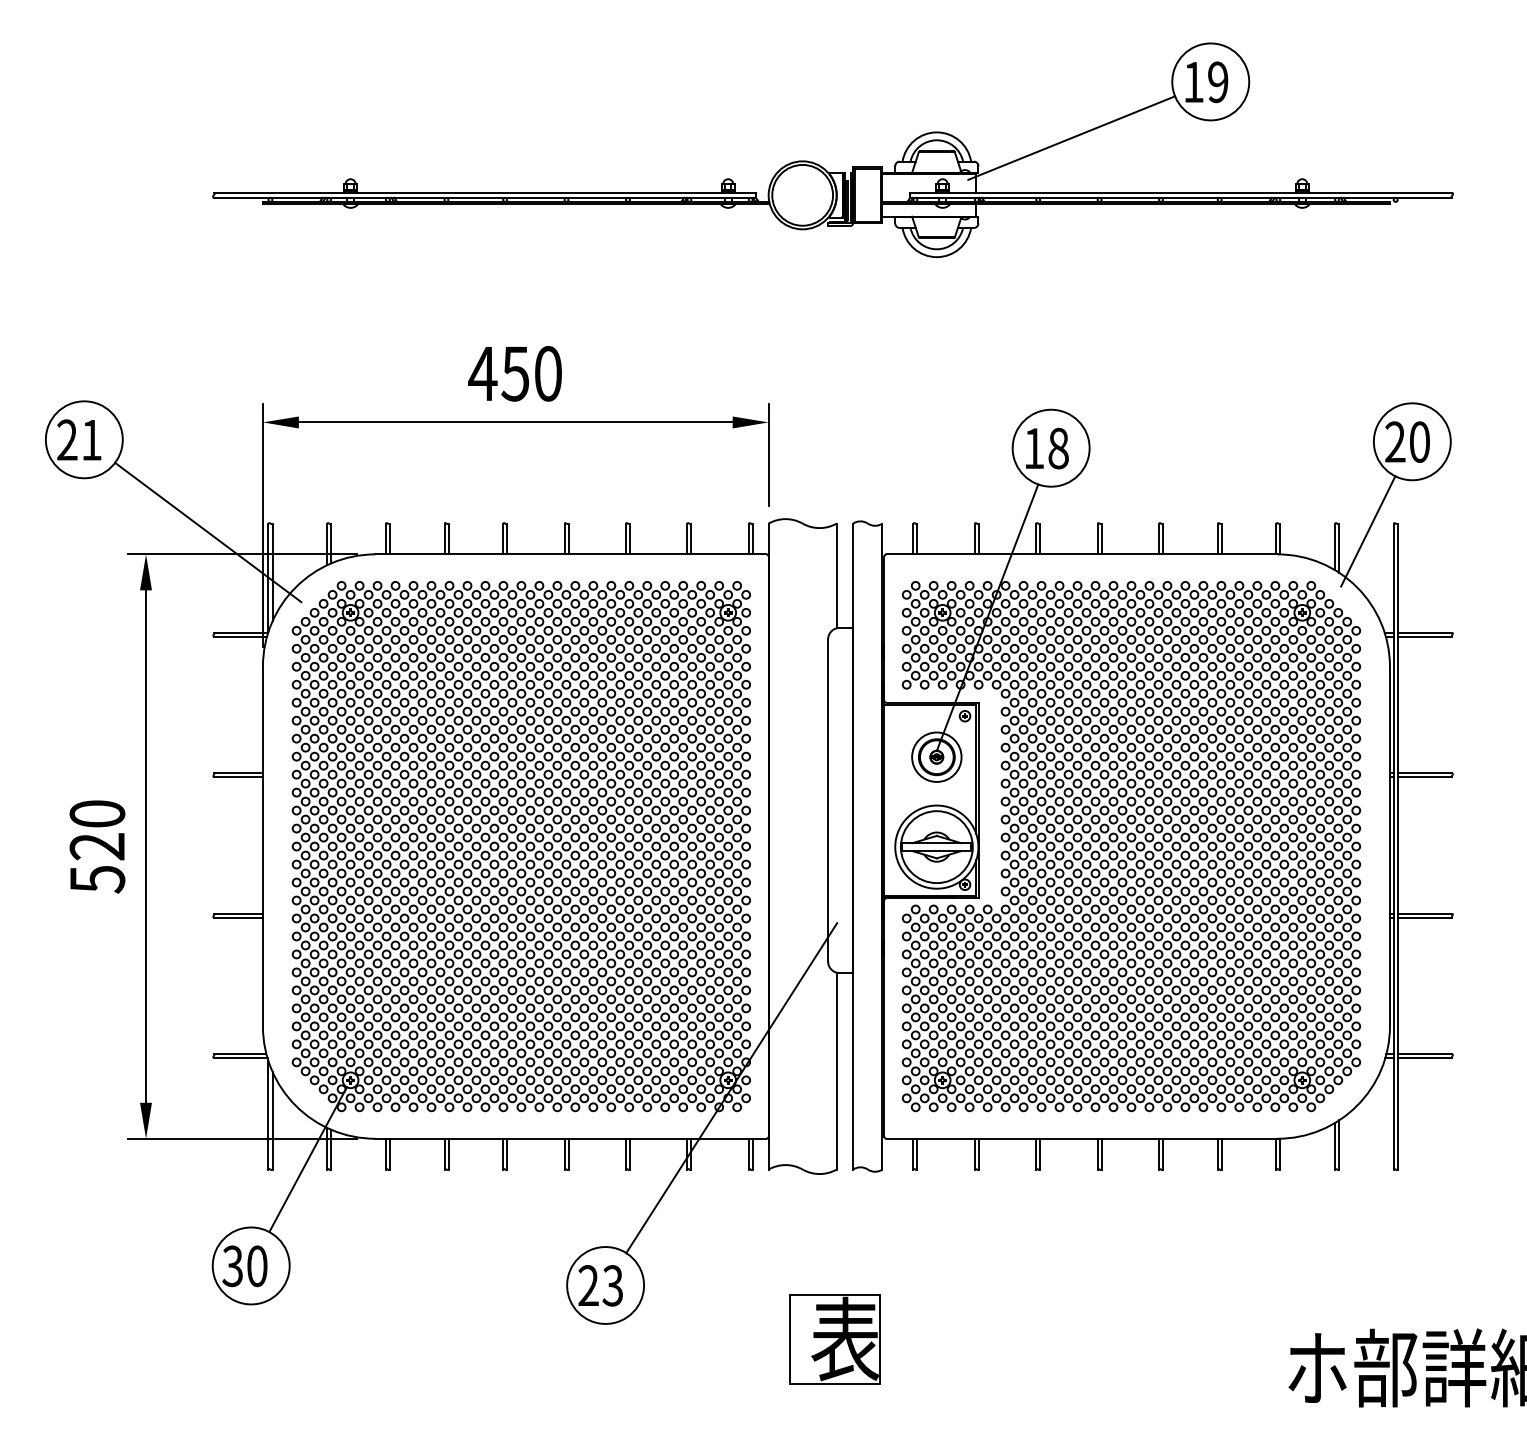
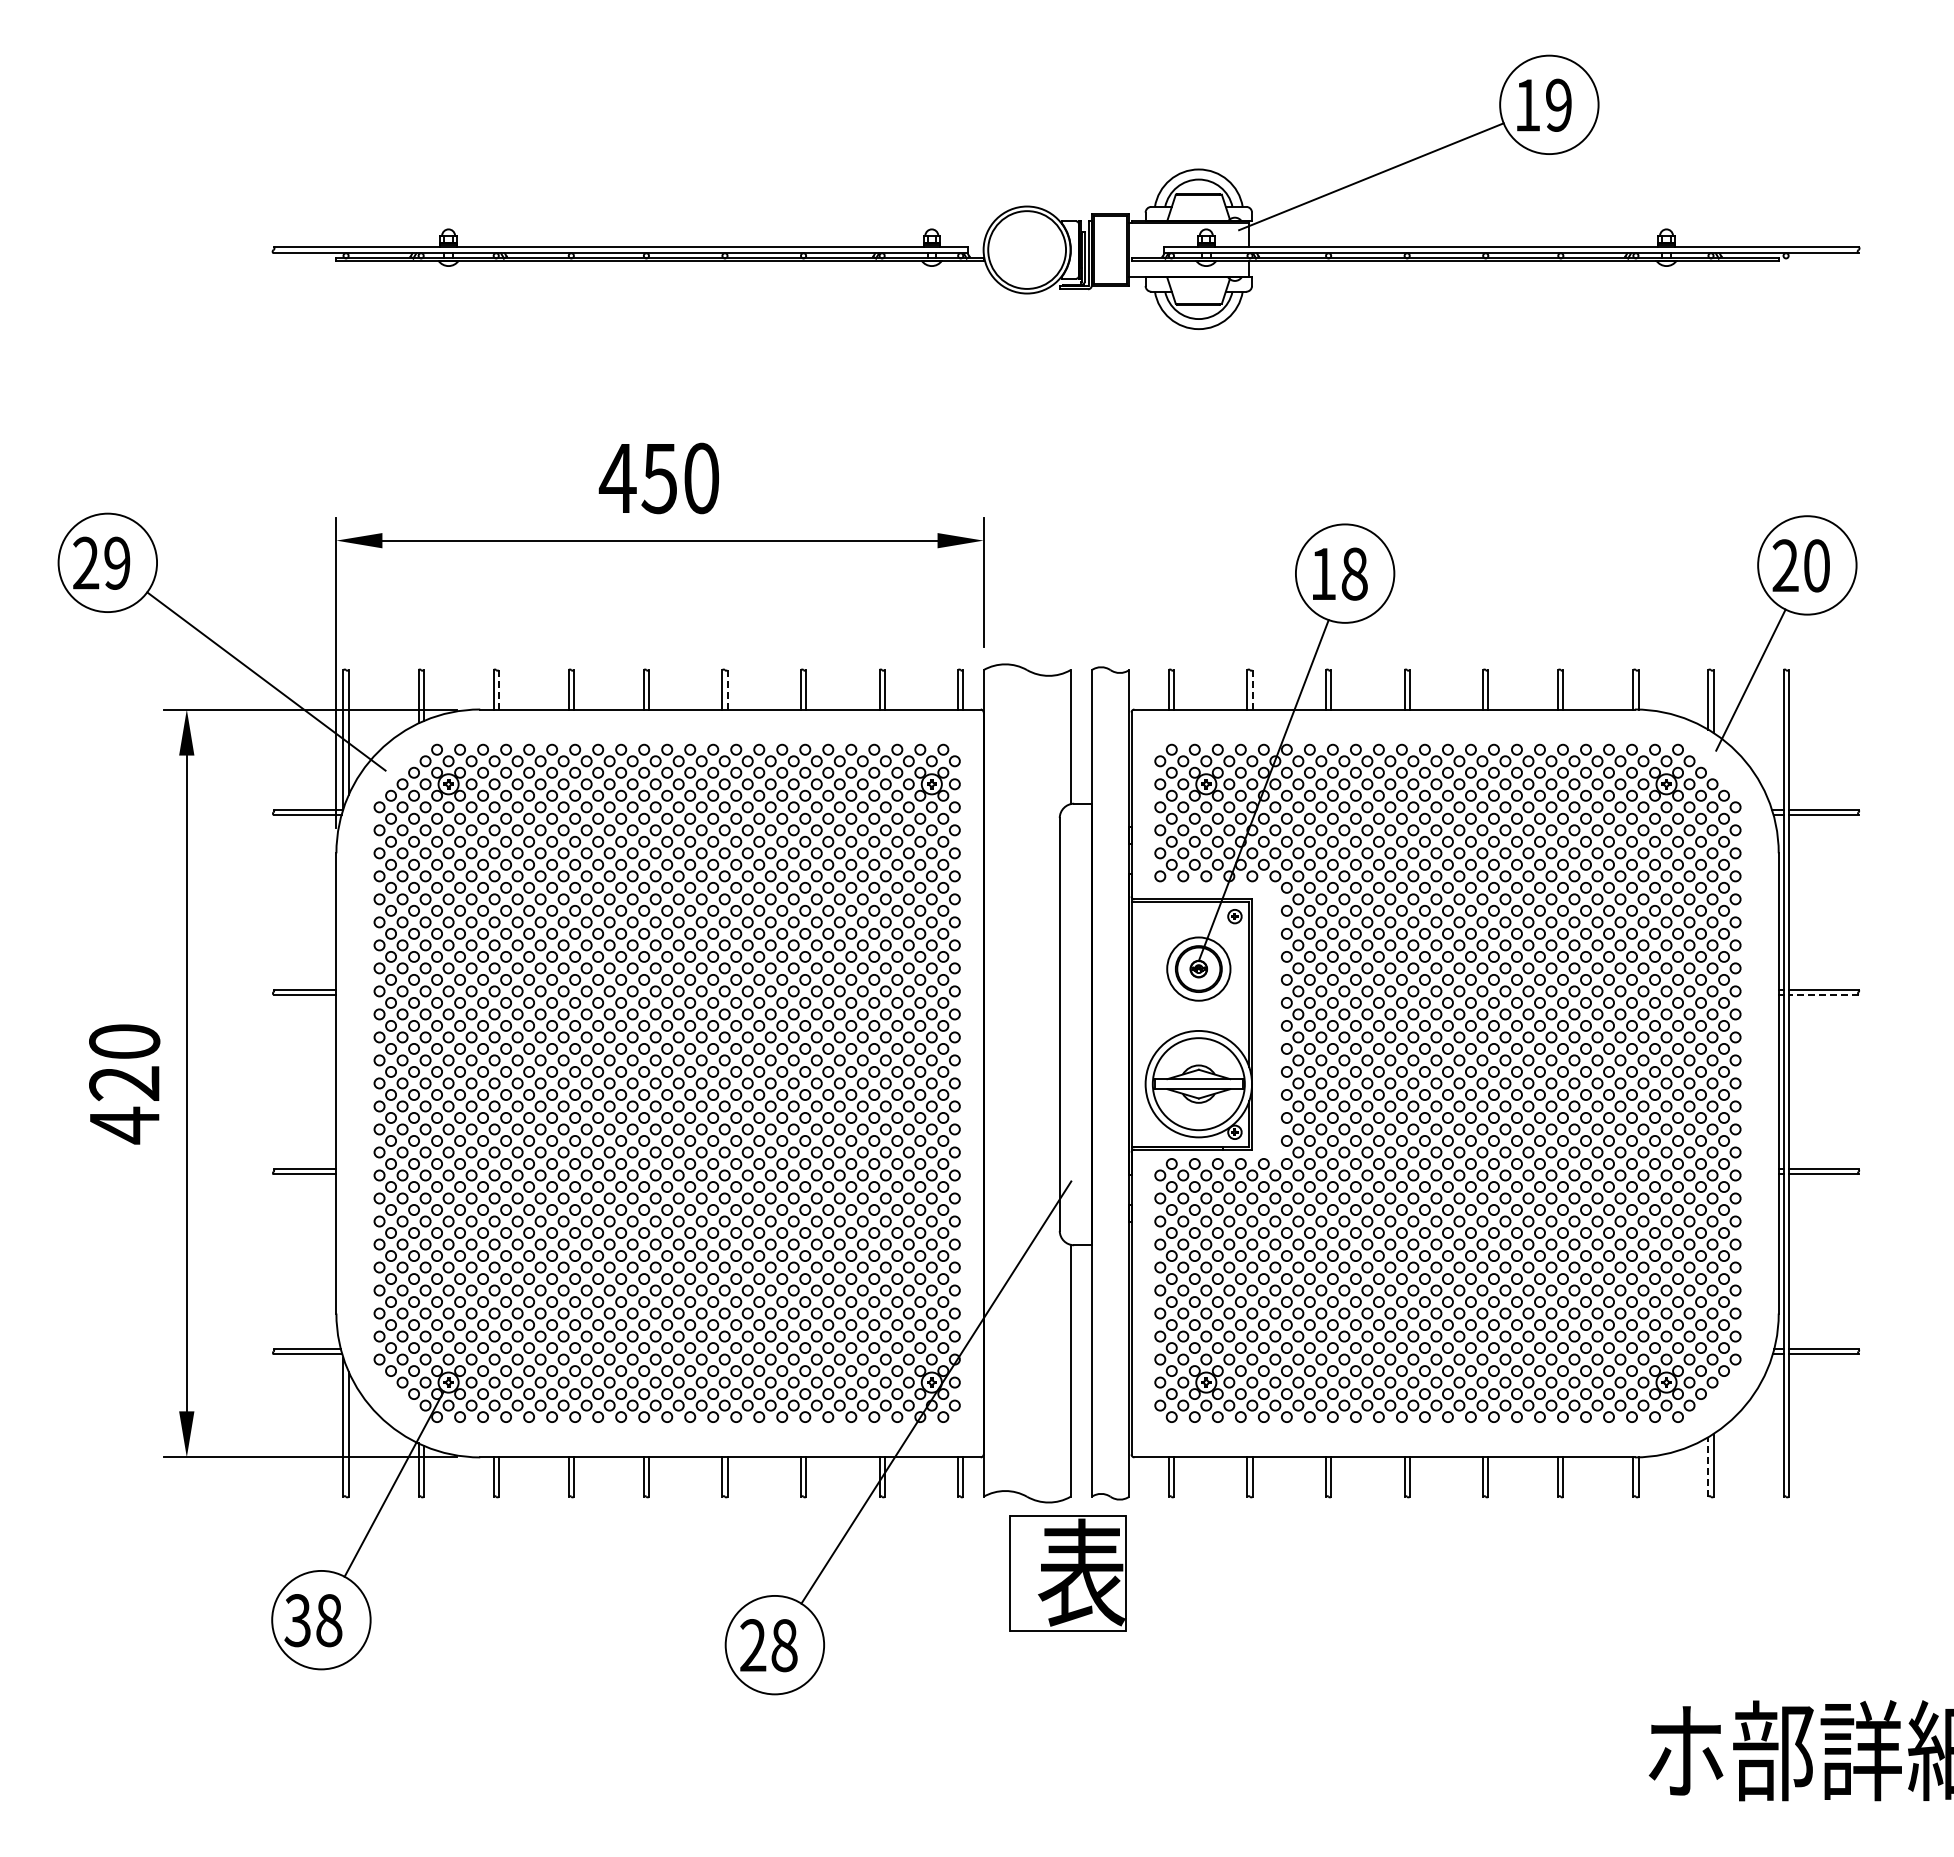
text: (91, 439) -> (117, 562), 21 -> 29
line: (389, 538) -> (498, 689), solid -> dashed
line: (568, 538) -> (727, 689), solid -> dashed
line: (978, 538) -> (1252, 689), solid -> dashed
line: (1424, 777) -> (1823, 994), solid -> dashed
text: (98, 879) -> (125, 1125), 520 -> 420
line: (1335, 1145) -> (1708, 1466), solid -> dashed
text: (257, 1266) -> (329, 1620), 30 -> 38
text: (612, 1285) -> (783, 1645), 23 -> 28
part: (834, 1339) -> (1067, 1573), moved

